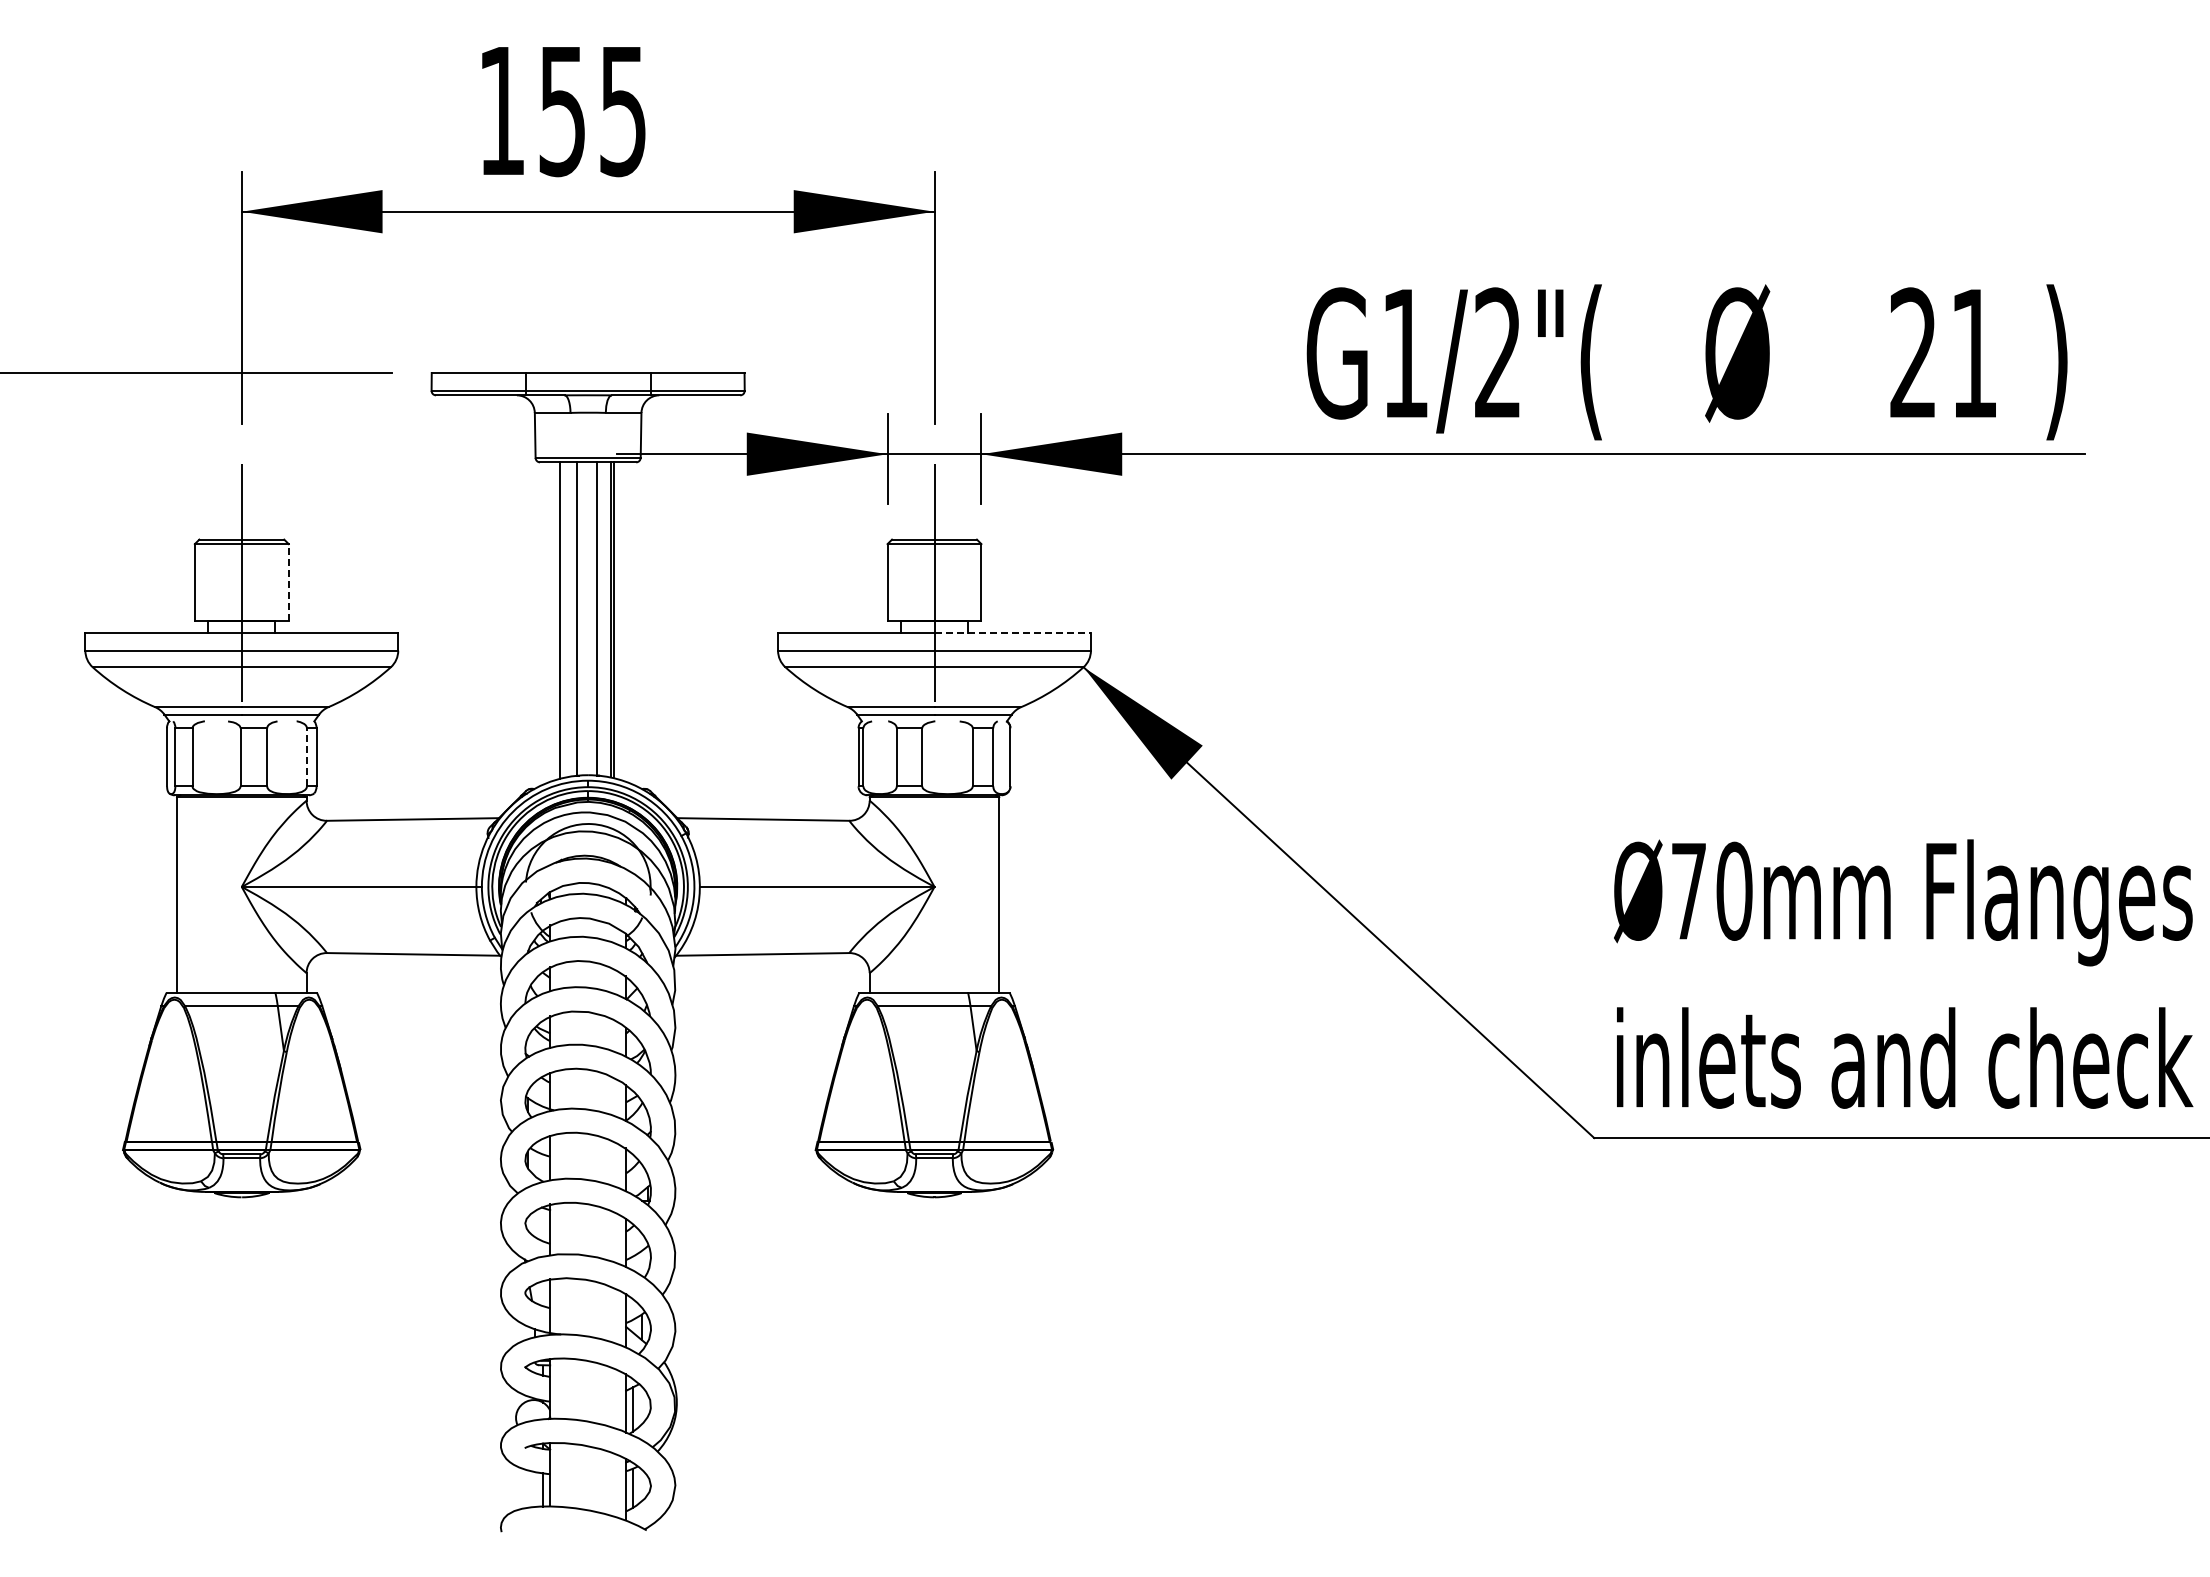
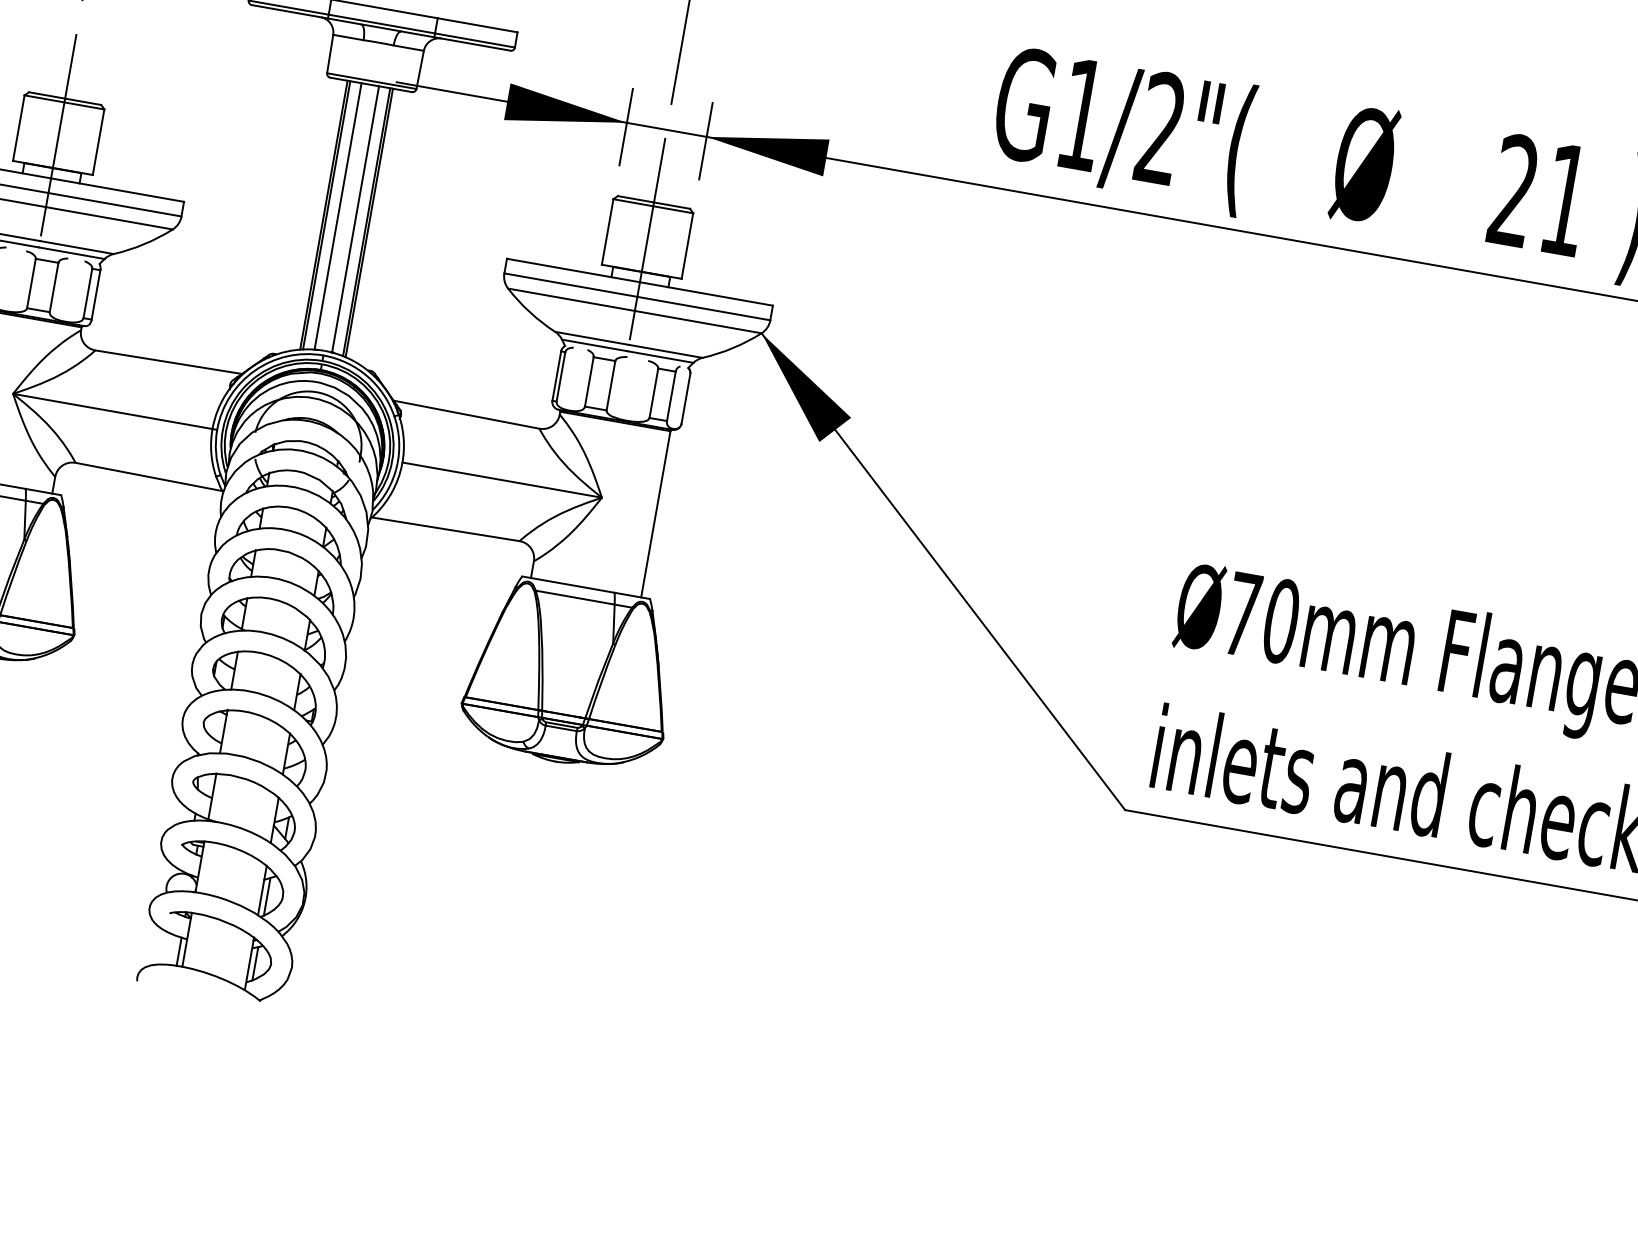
line: (288, 582) -> (98, 142), dashed -> solid
line: (563, 619) -> (326, 214), added
line: (1013, 633) -> (707, 294), dashed -> solid
line: (306, 756) -> (87, 292), dashed -> solid

